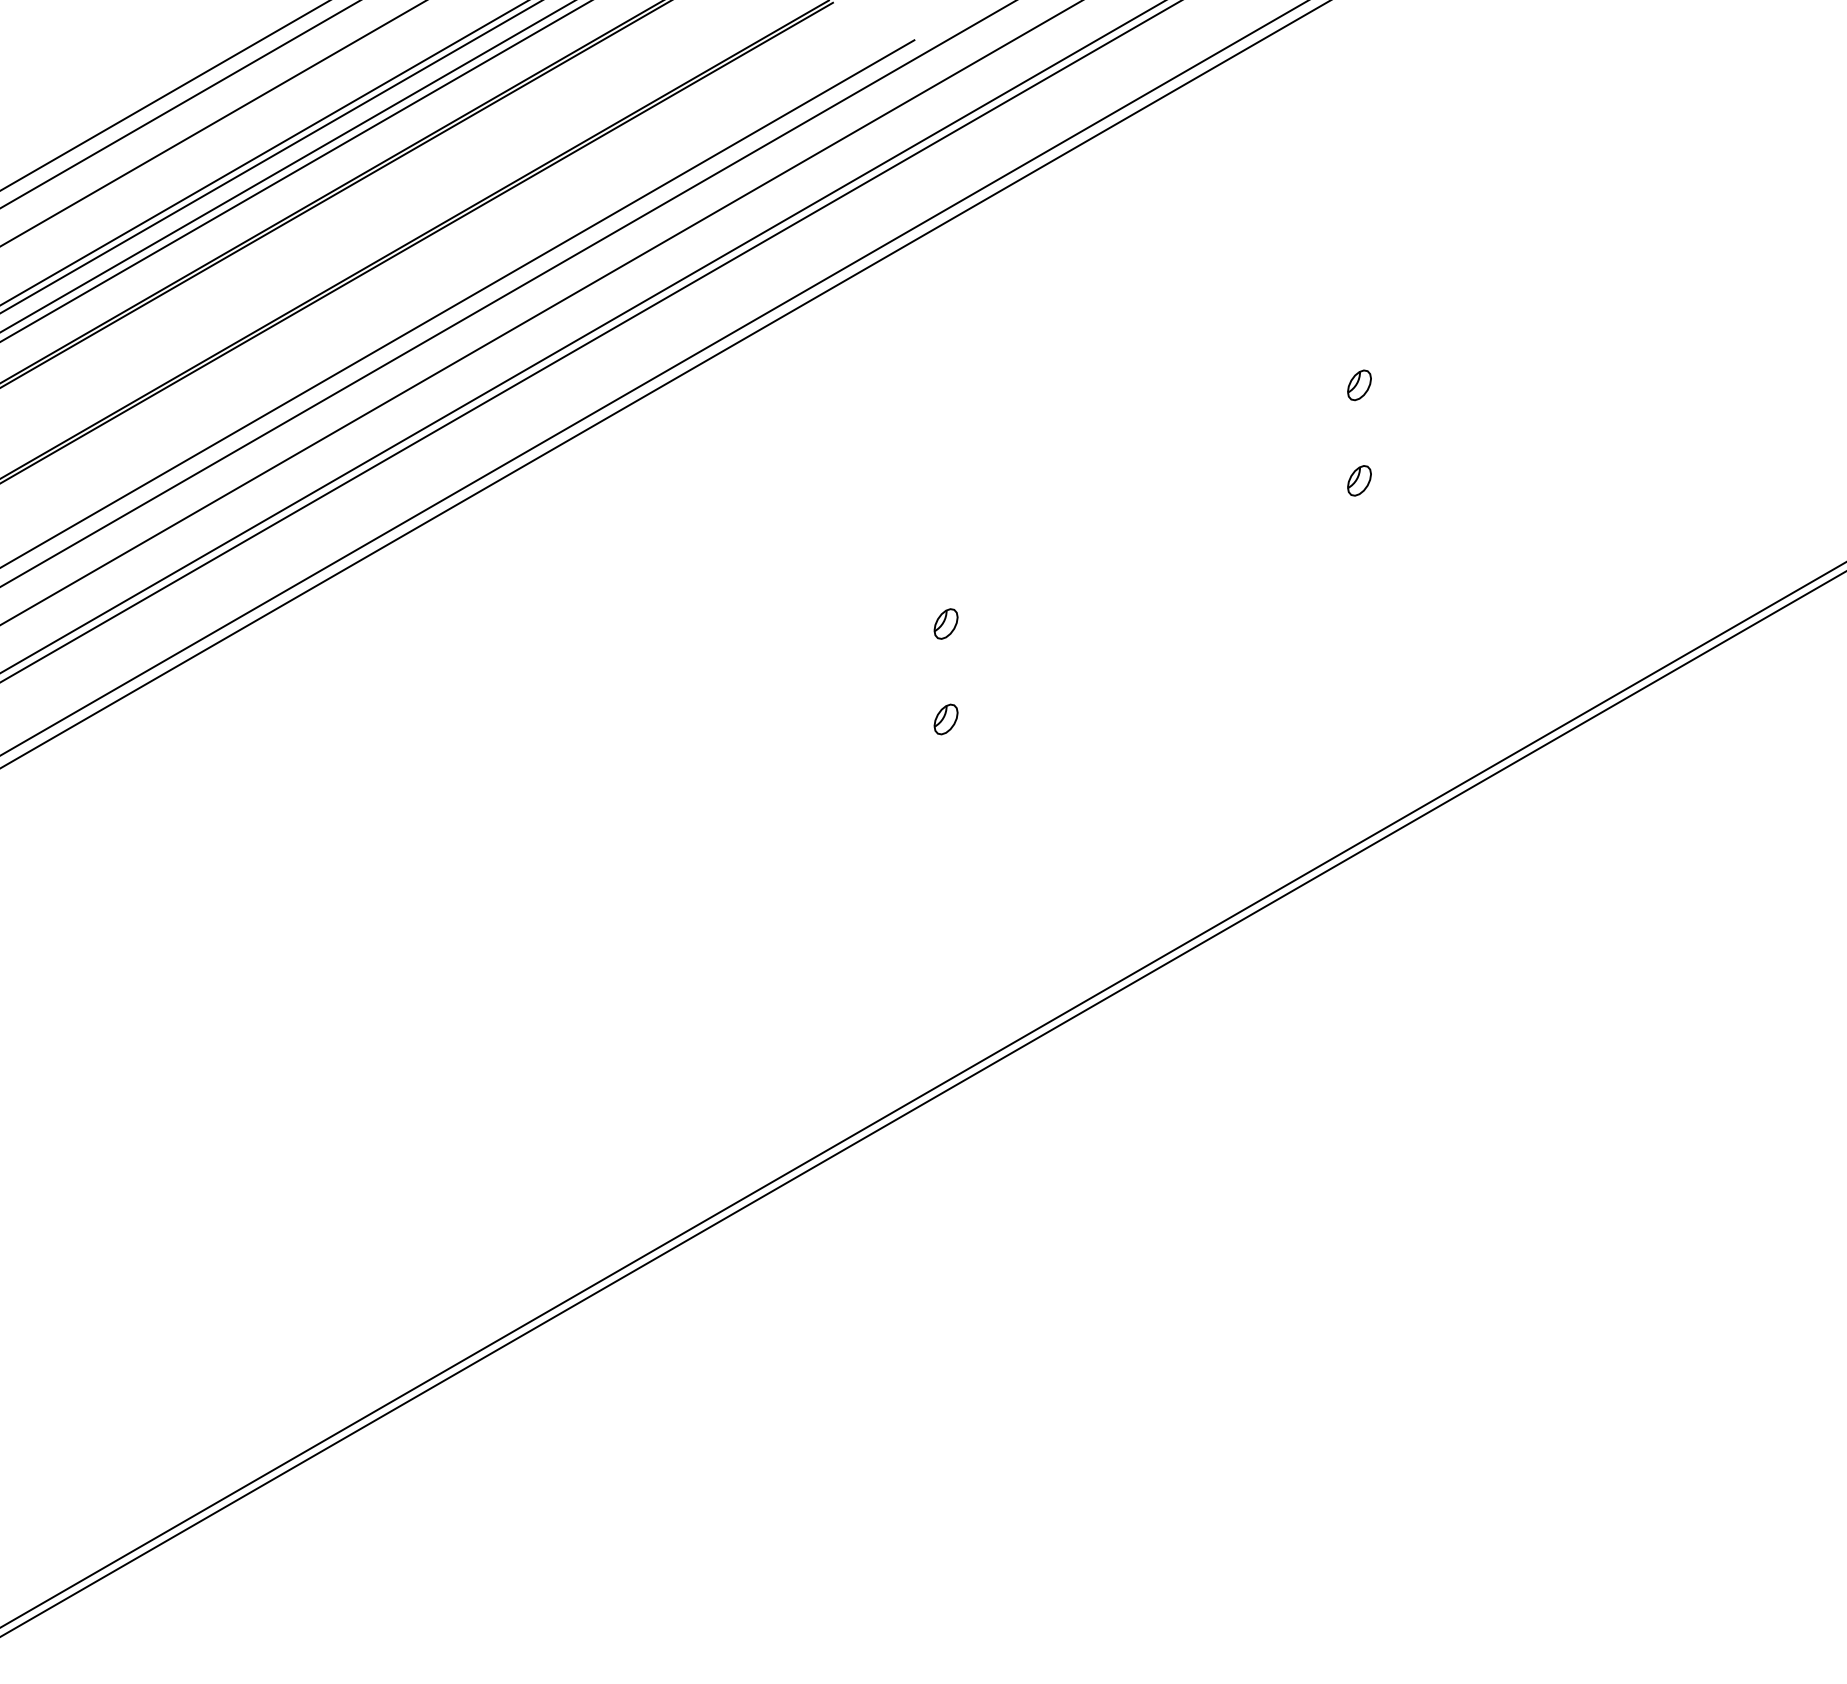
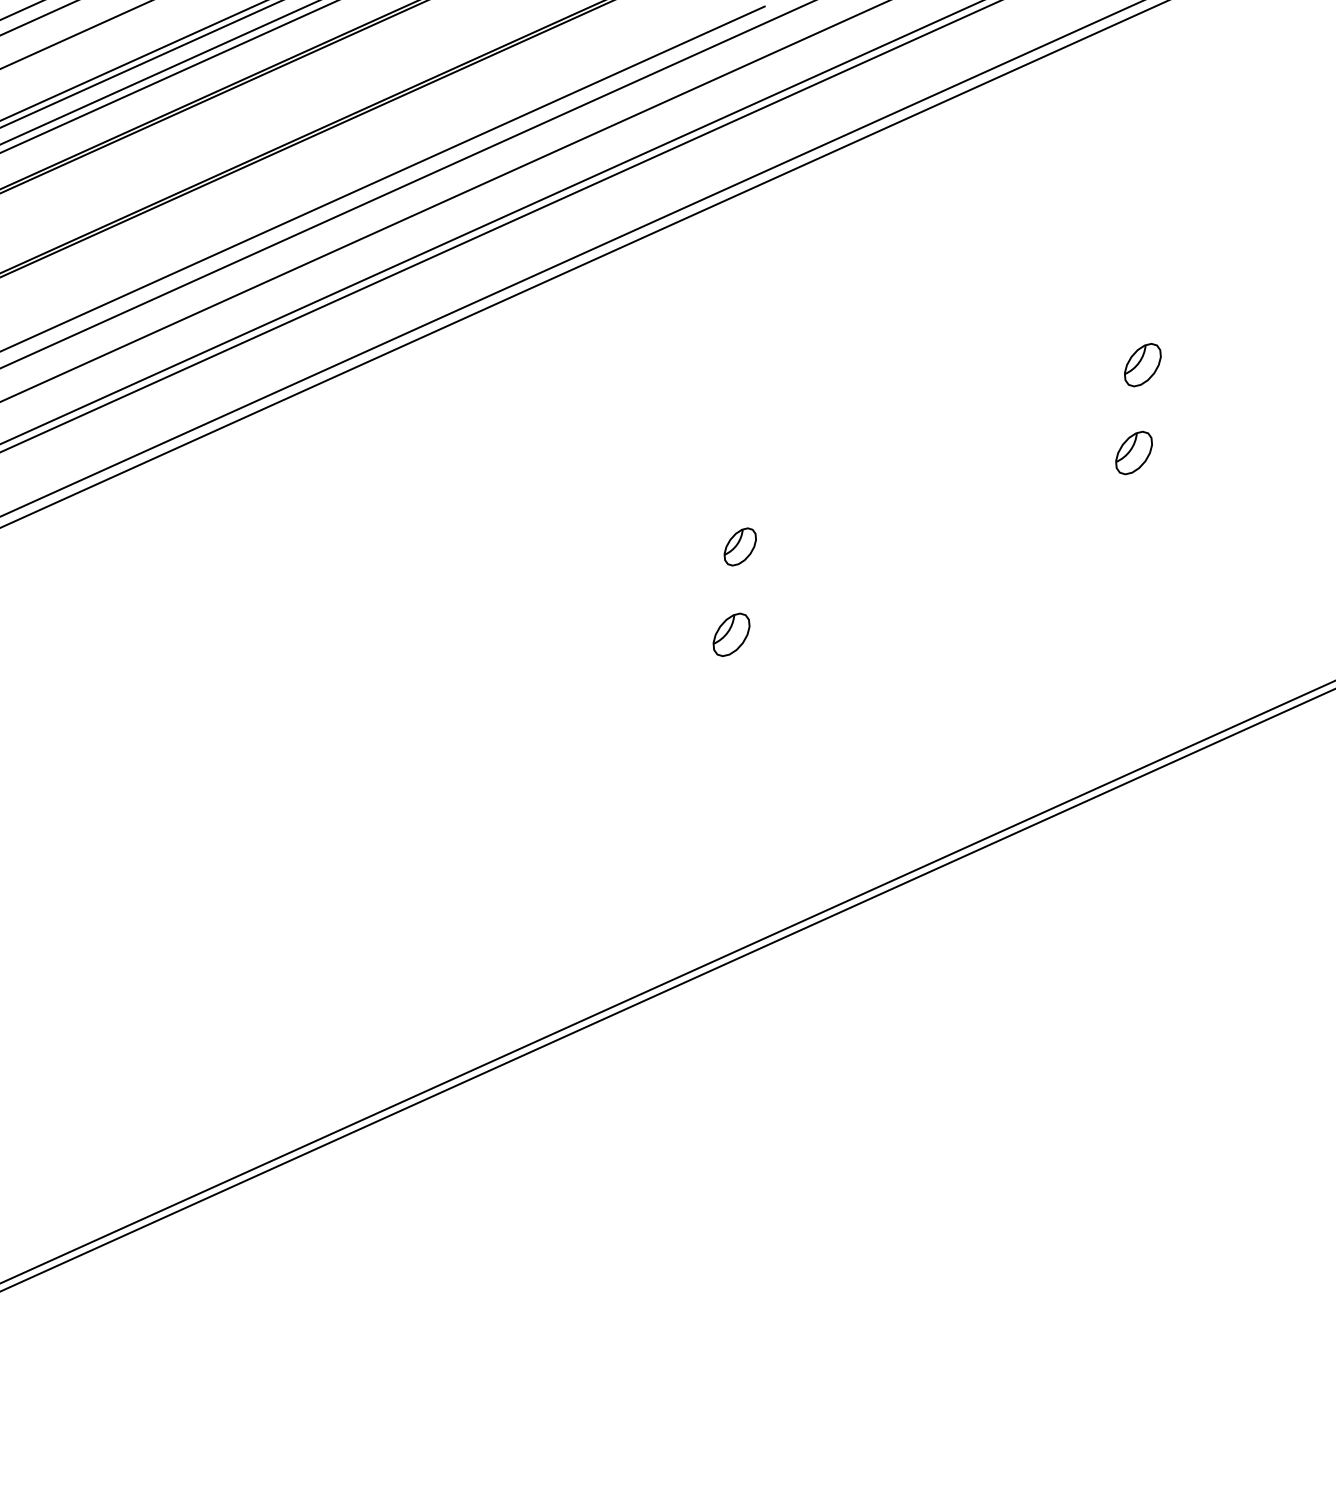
part: (1359, 385) -> (1142, 365), size x1.6
part: (1359, 480) -> (1134, 452), size x1.6
part: (945, 623) -> (739, 546), size x1.4
part: (945, 719) -> (730, 634), size x1.6

